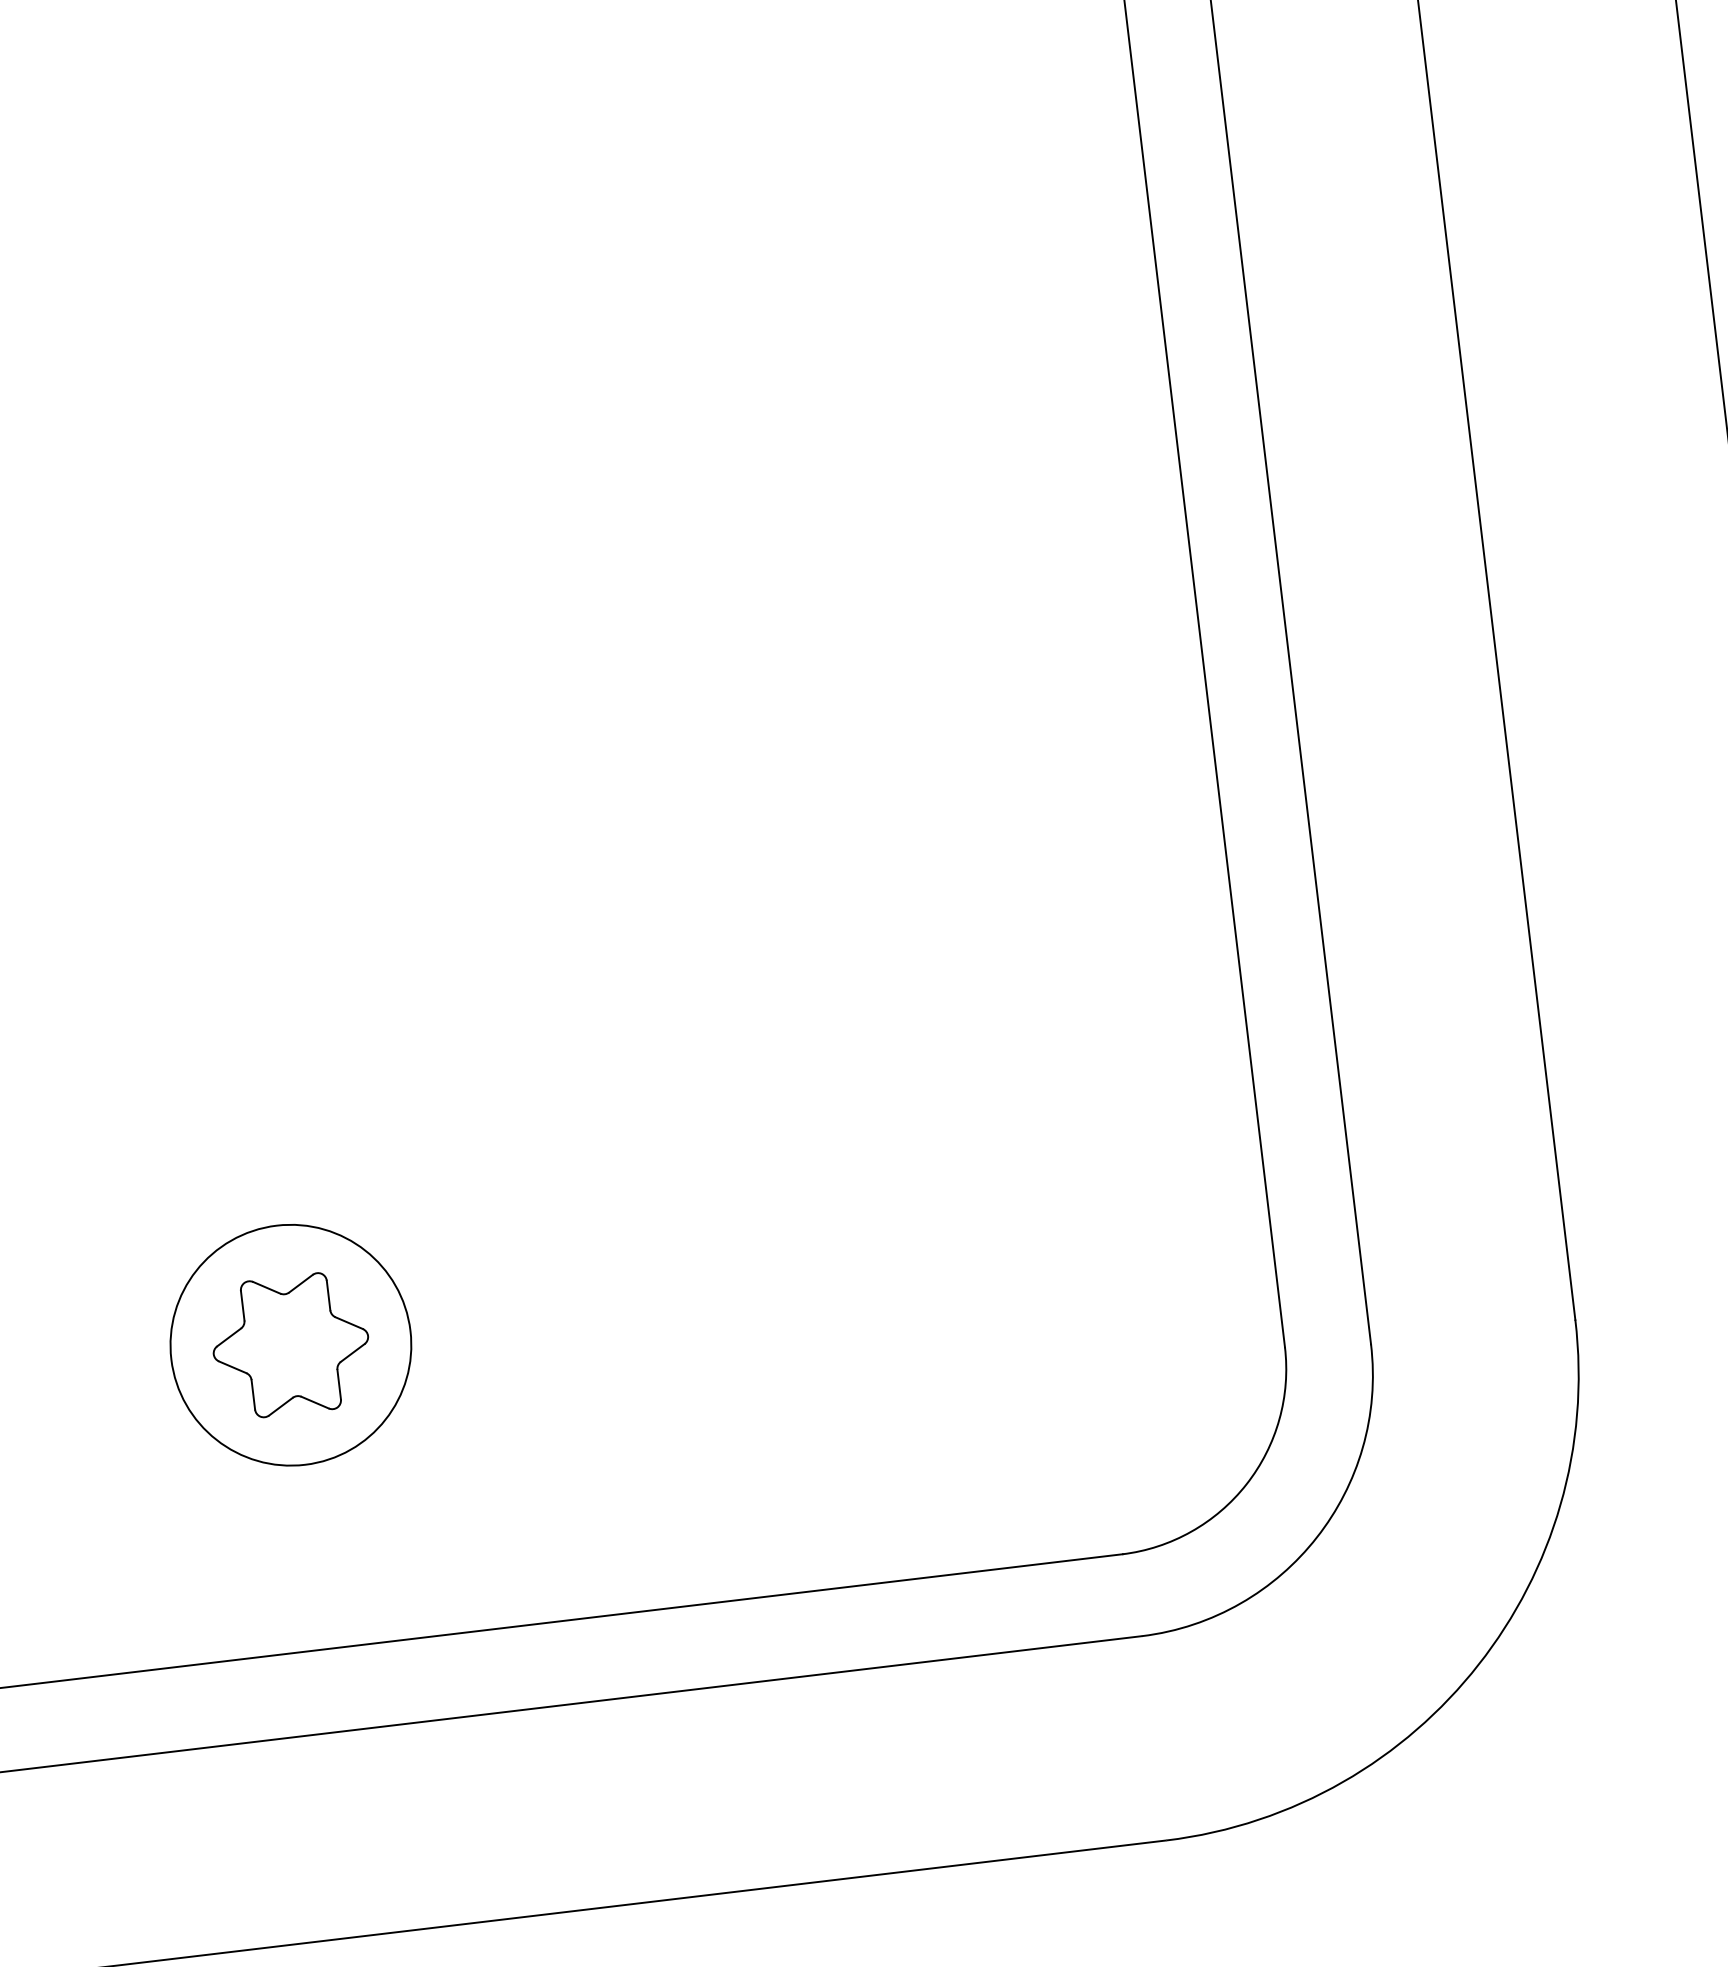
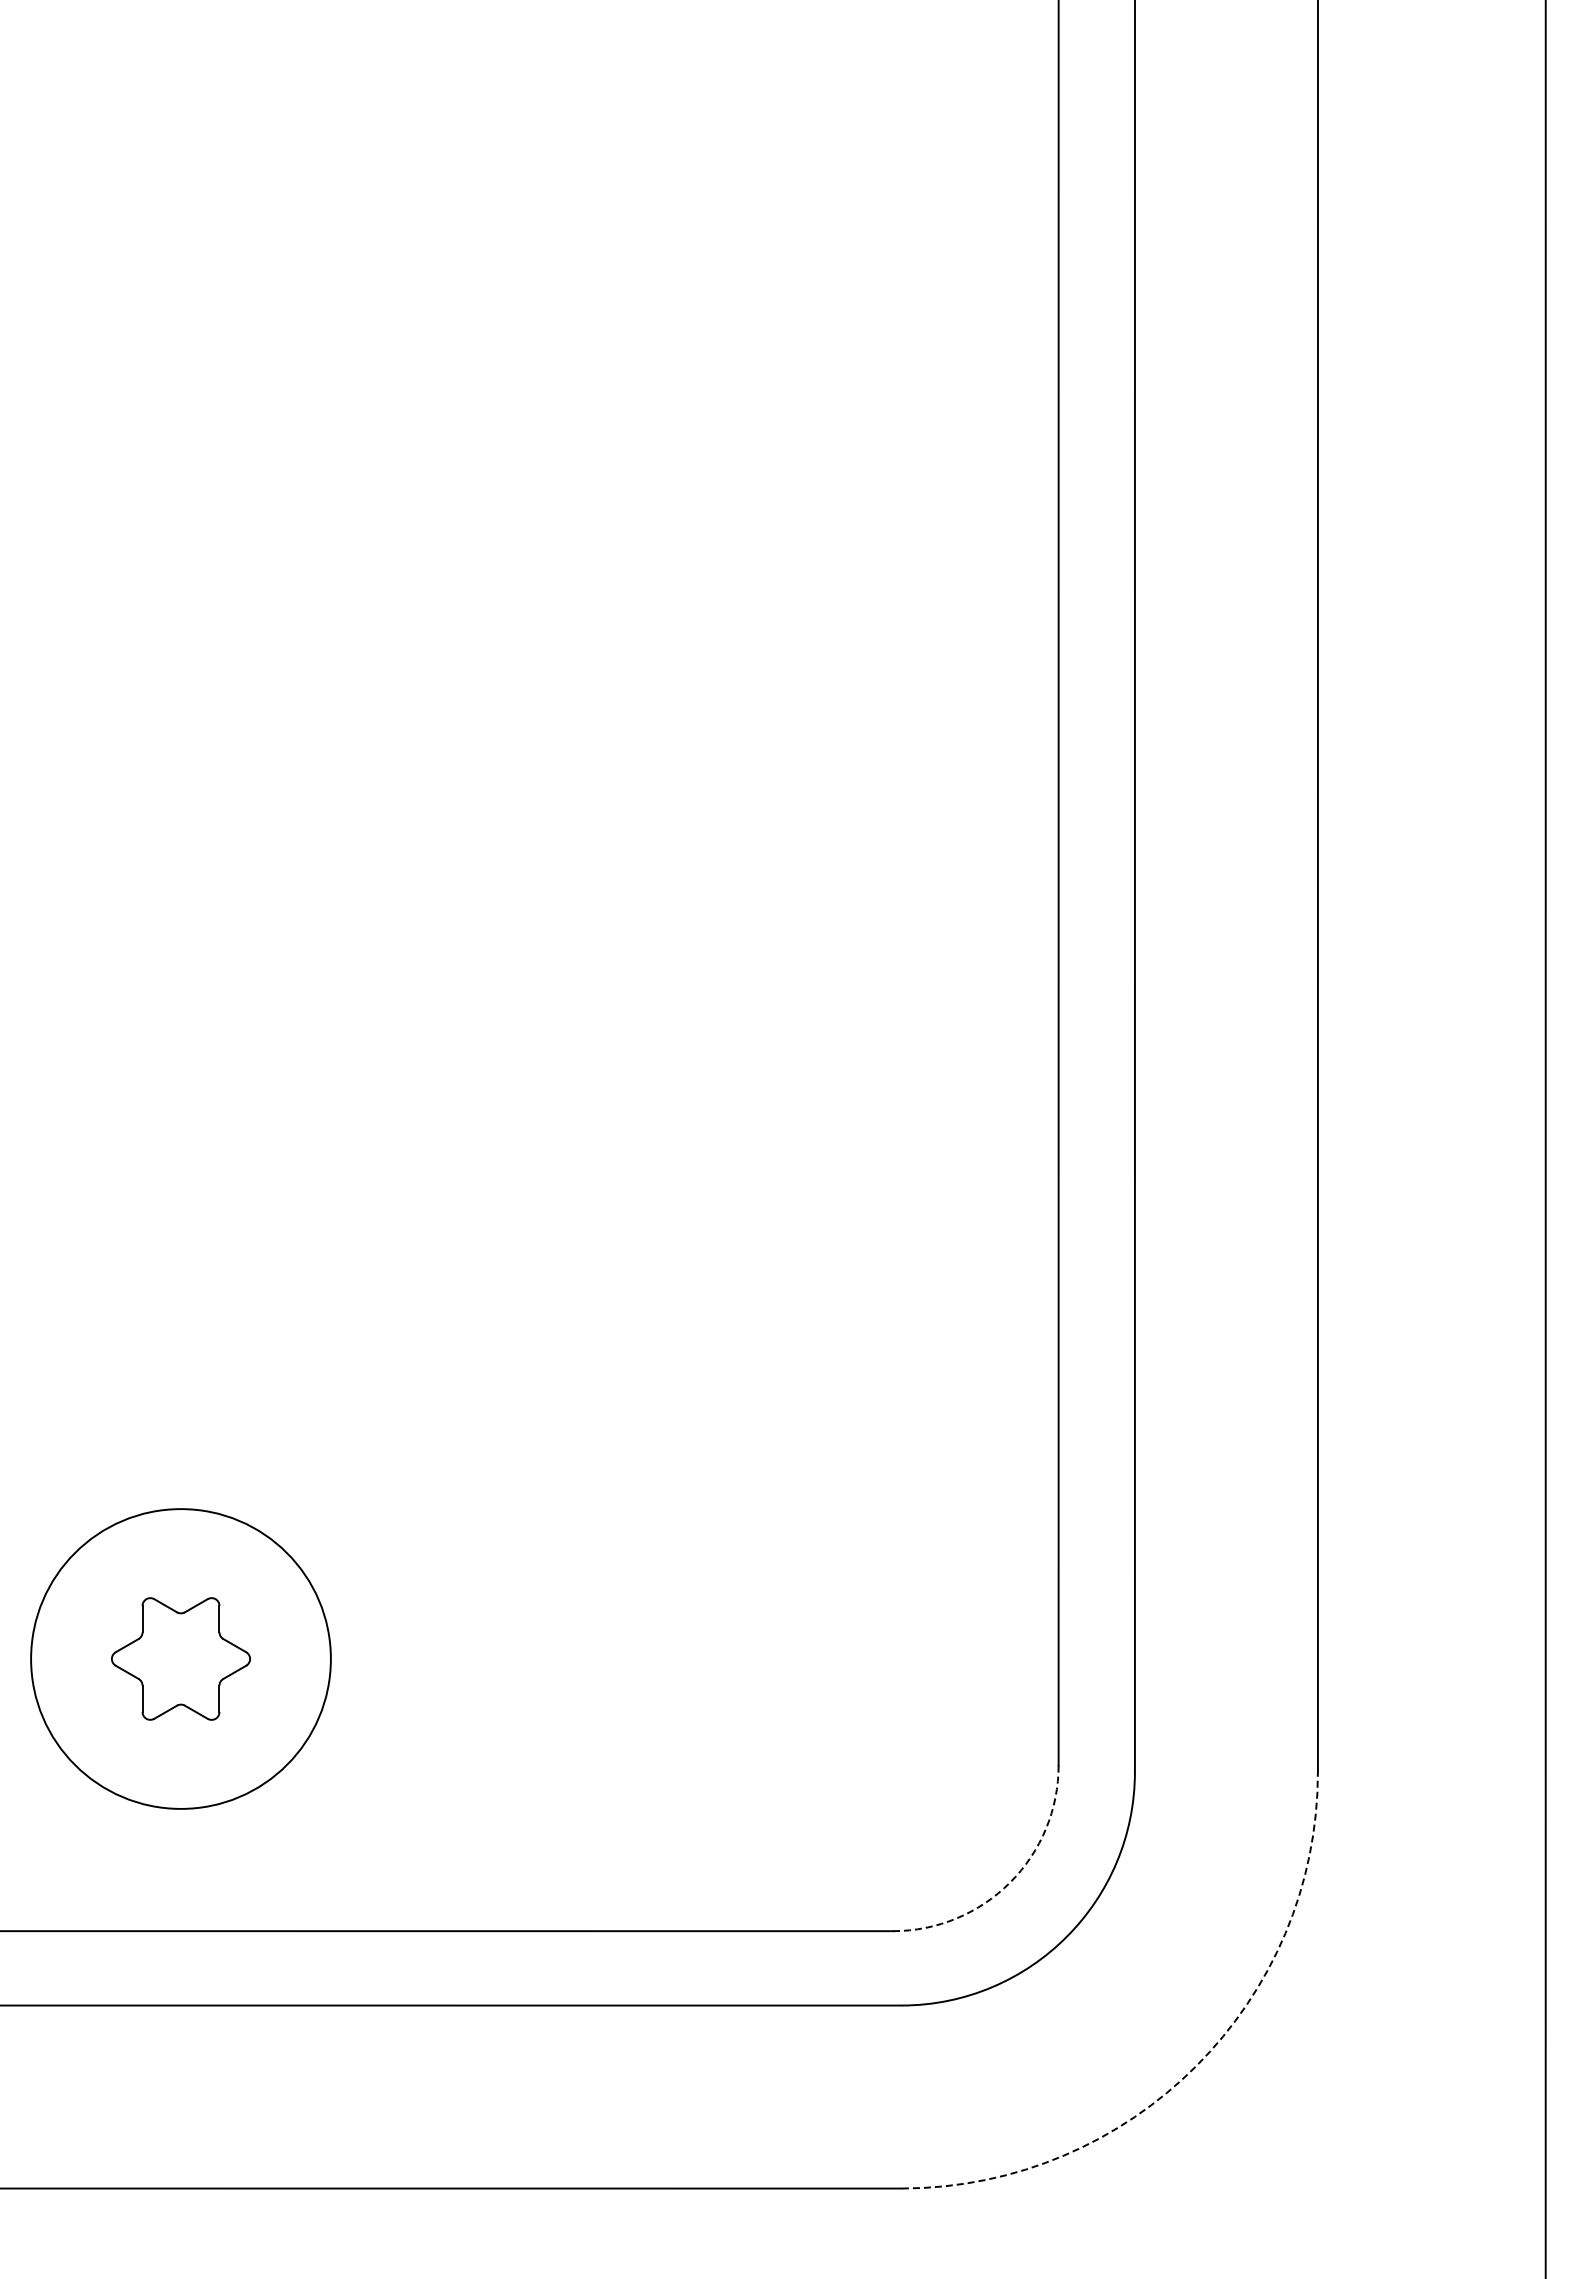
circle: (290, 1344) -> (180, 1658), size x1.4
arc: (1246, 1484) -> (1010, 1882), solid -> dashed
arc: (1478, 1664) -> (1196, 2066), solid -> dashed

